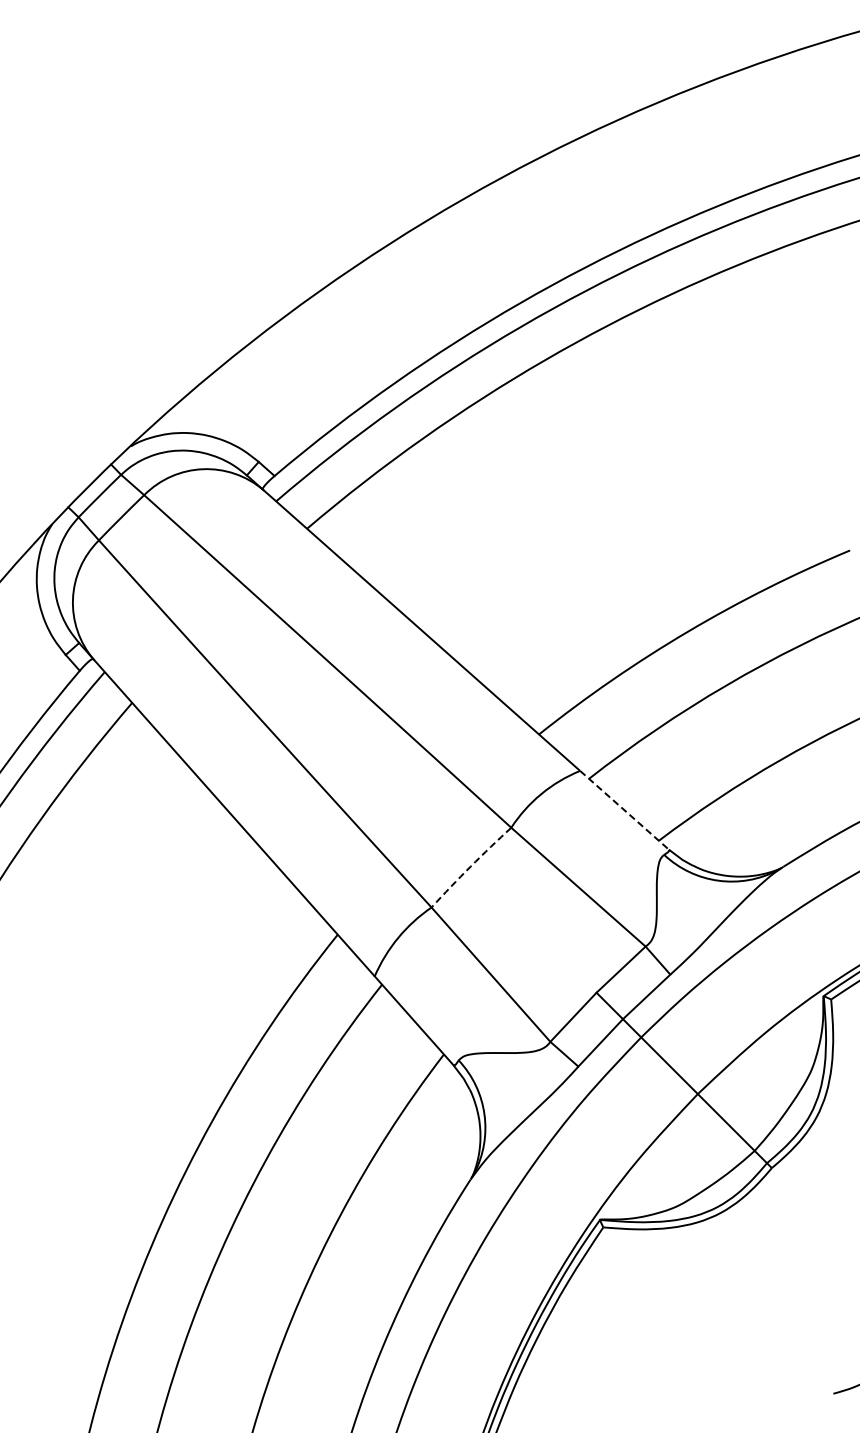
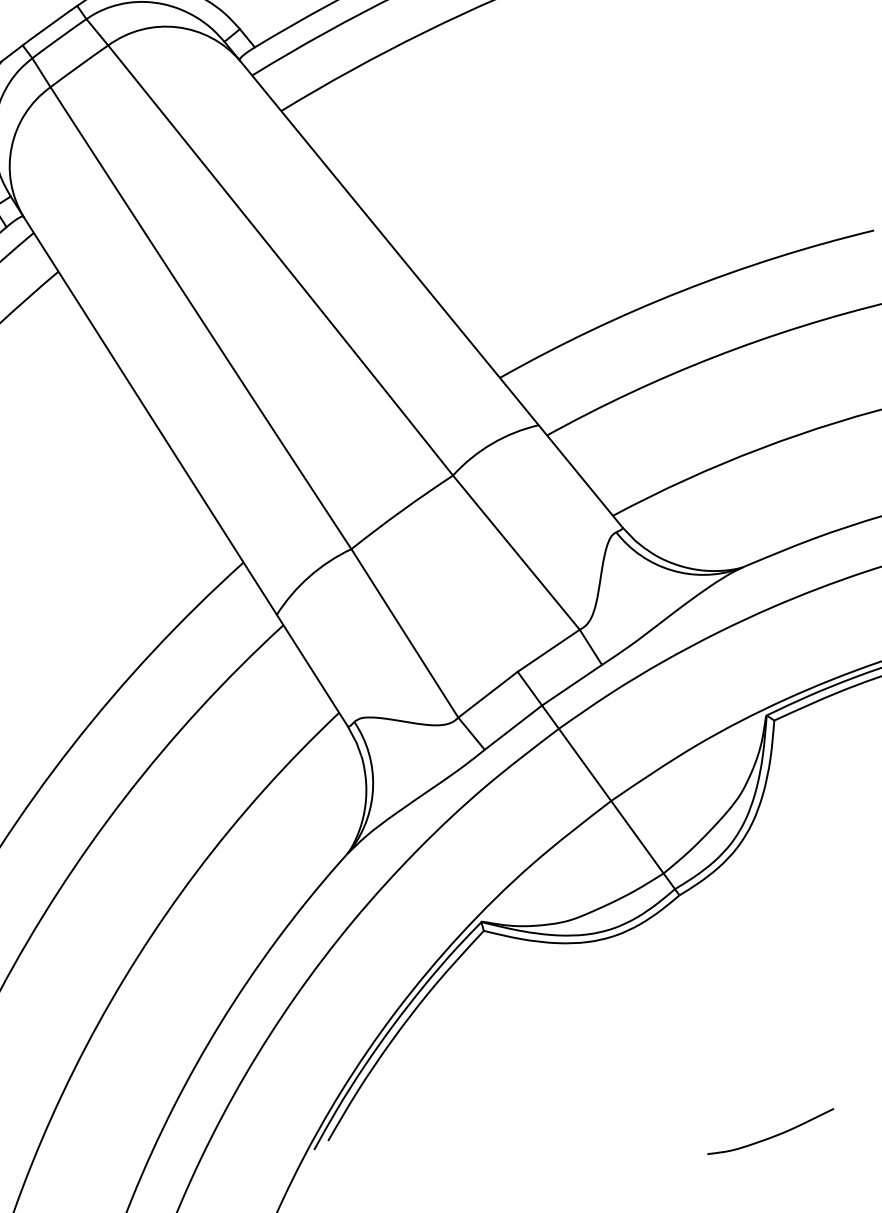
line: (624, 810) -> (580, 476), dashed -> solid
arc: (470, 866) -> (401, 510), dashed -> solid

